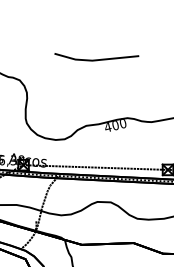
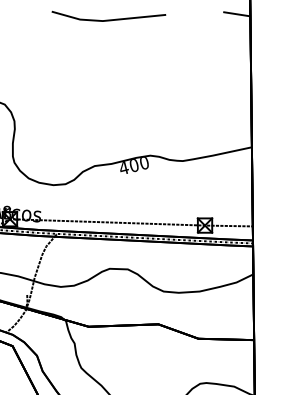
line: (96, 59) -> (108, 19), moved

